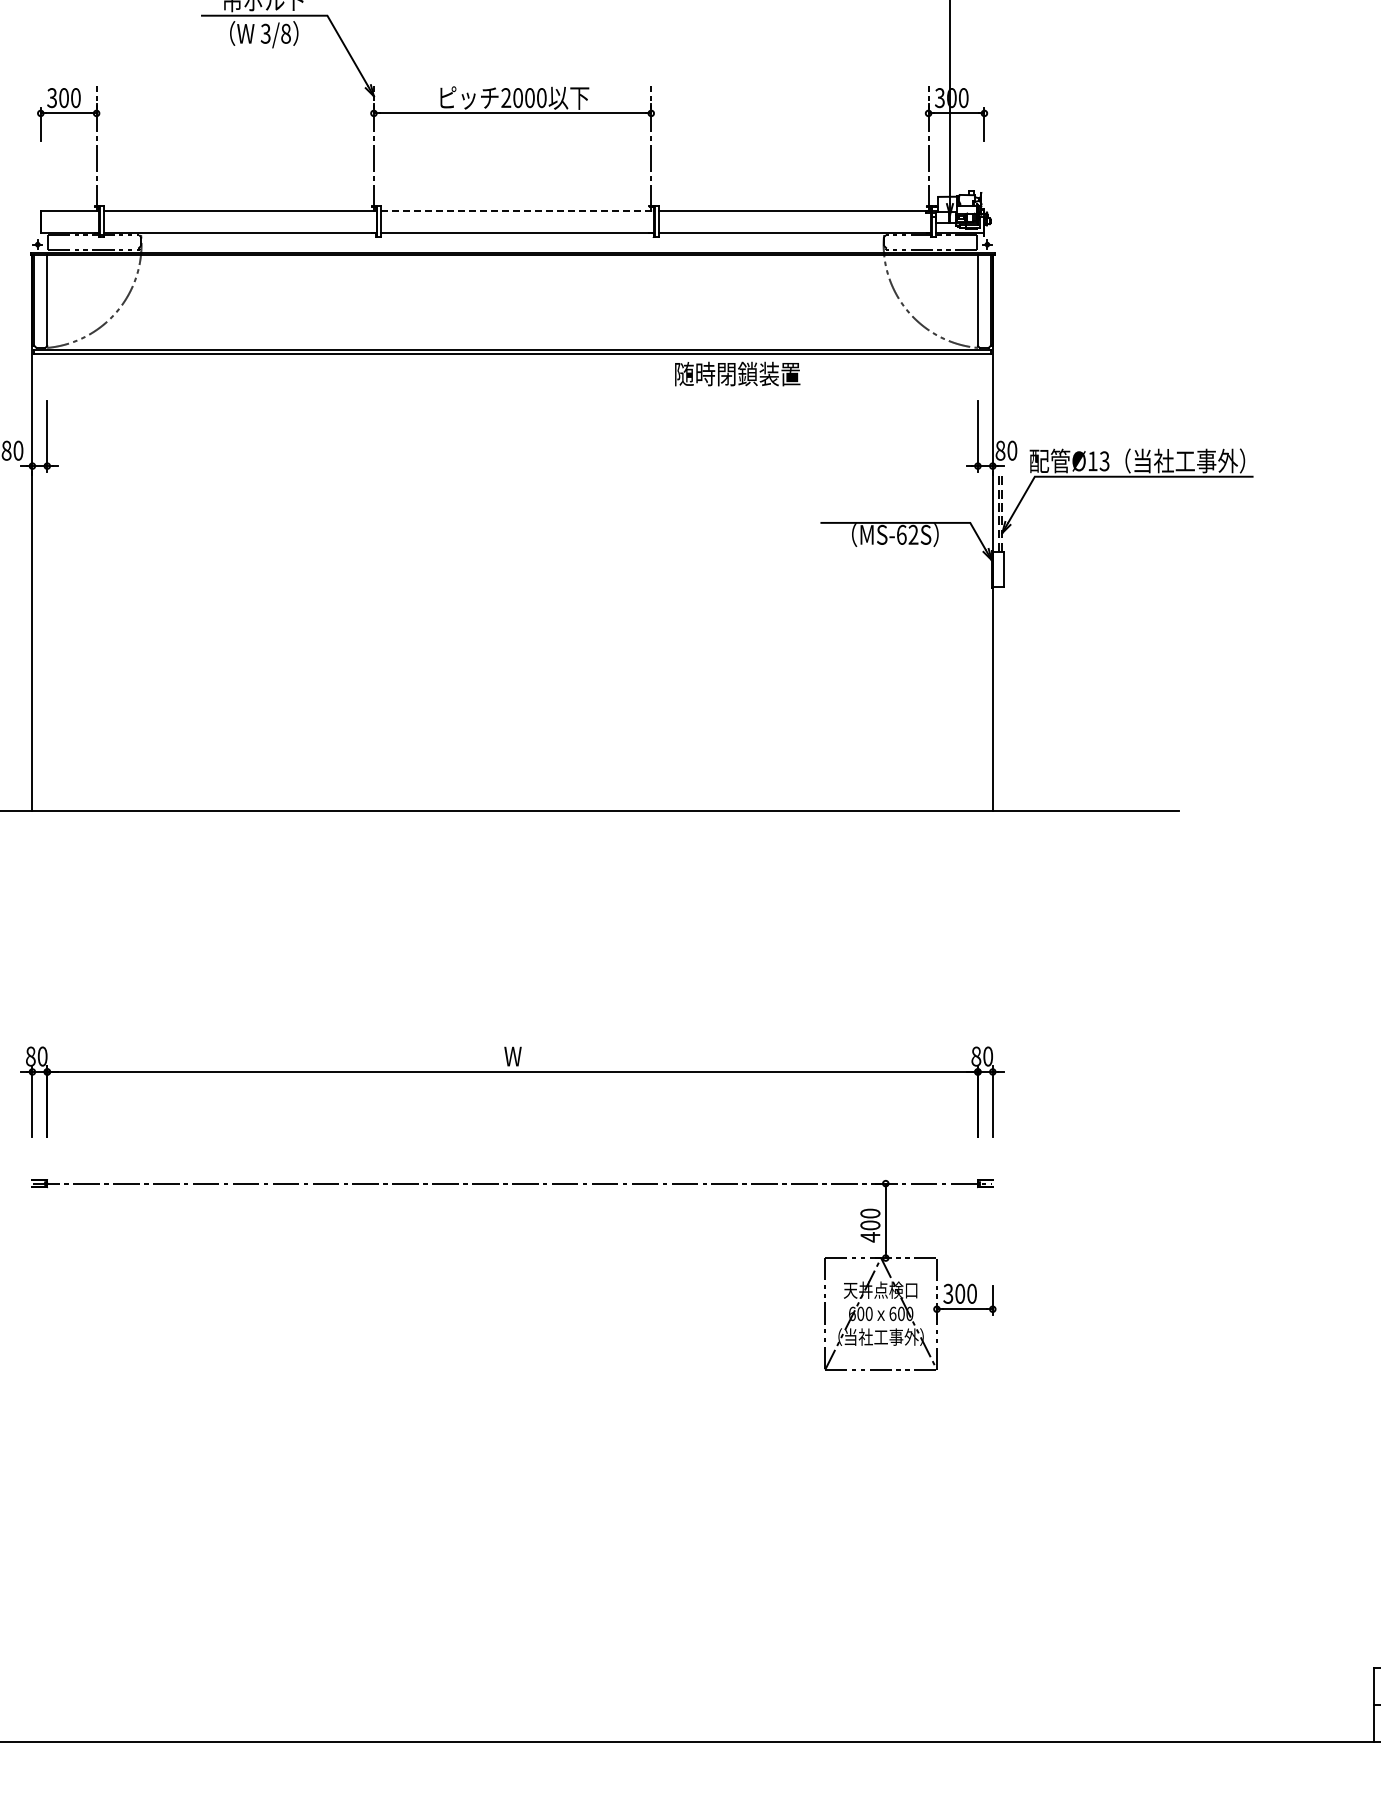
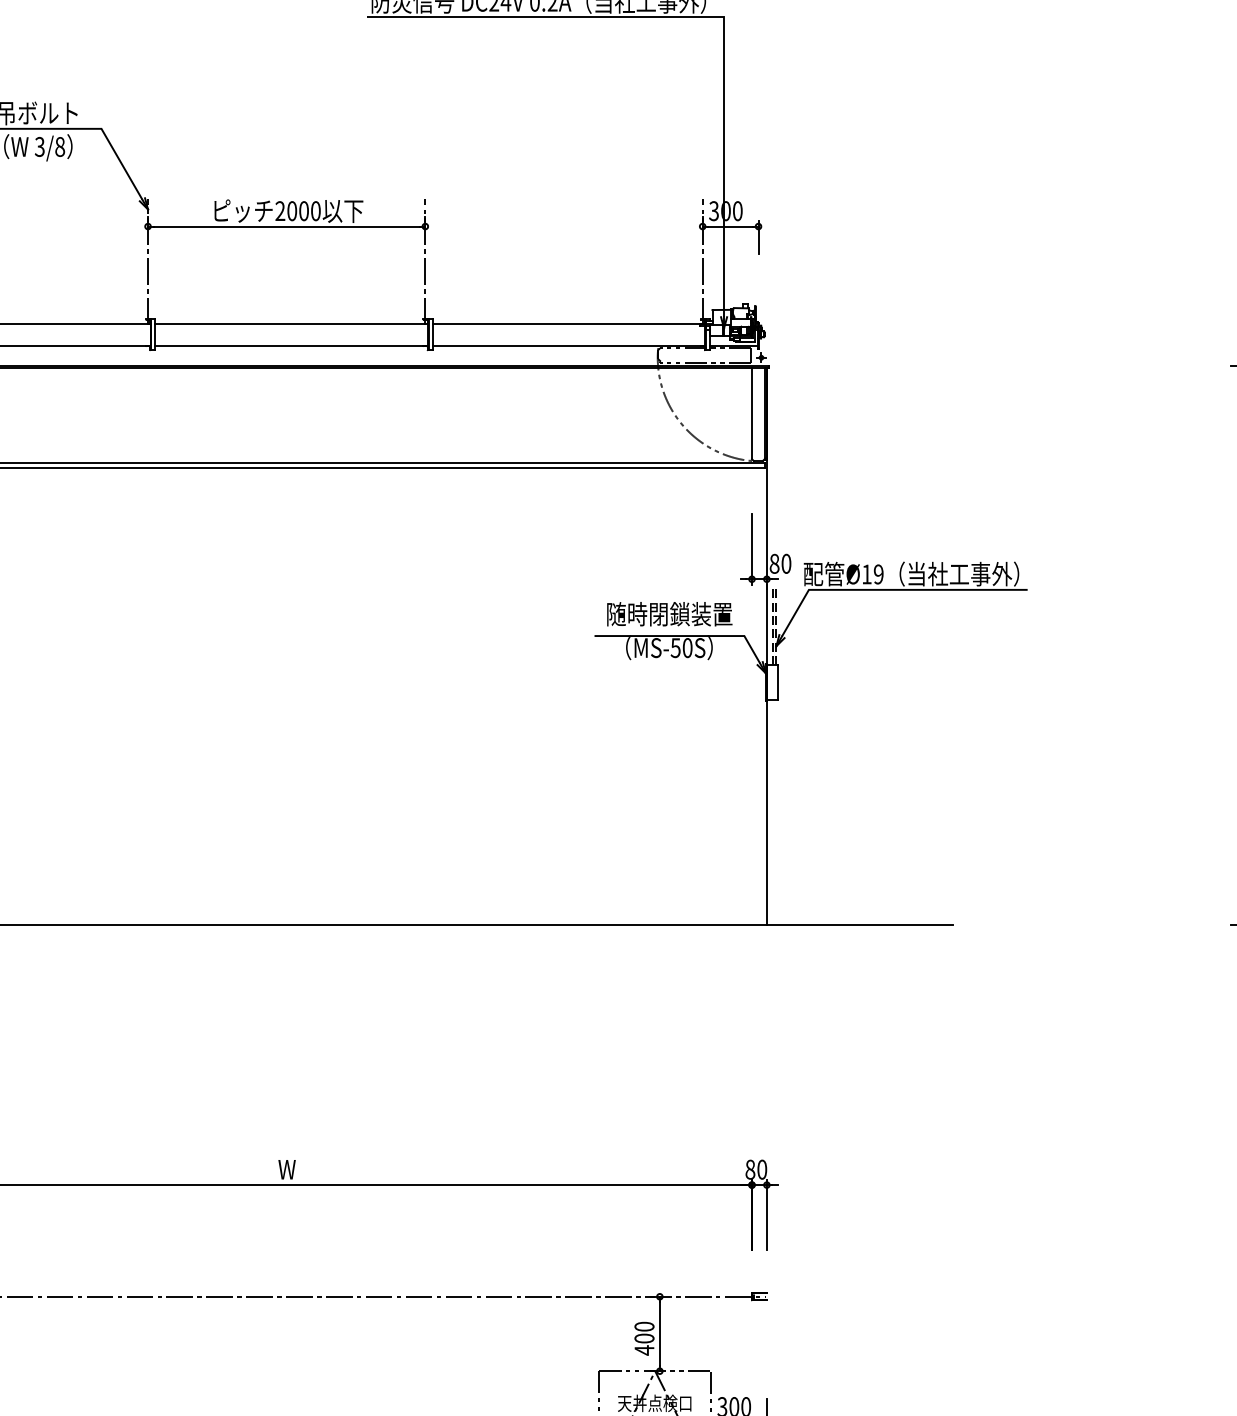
line: (518, 210) -> (292, 323), dashed -> solid
text: (737, 373) -> (669, 613), moved
text: (1104, 461) -> (878, 574), Ø13 -> Ø19
text: (907, 534) -> (681, 647), MS-62S -> MS-50S

